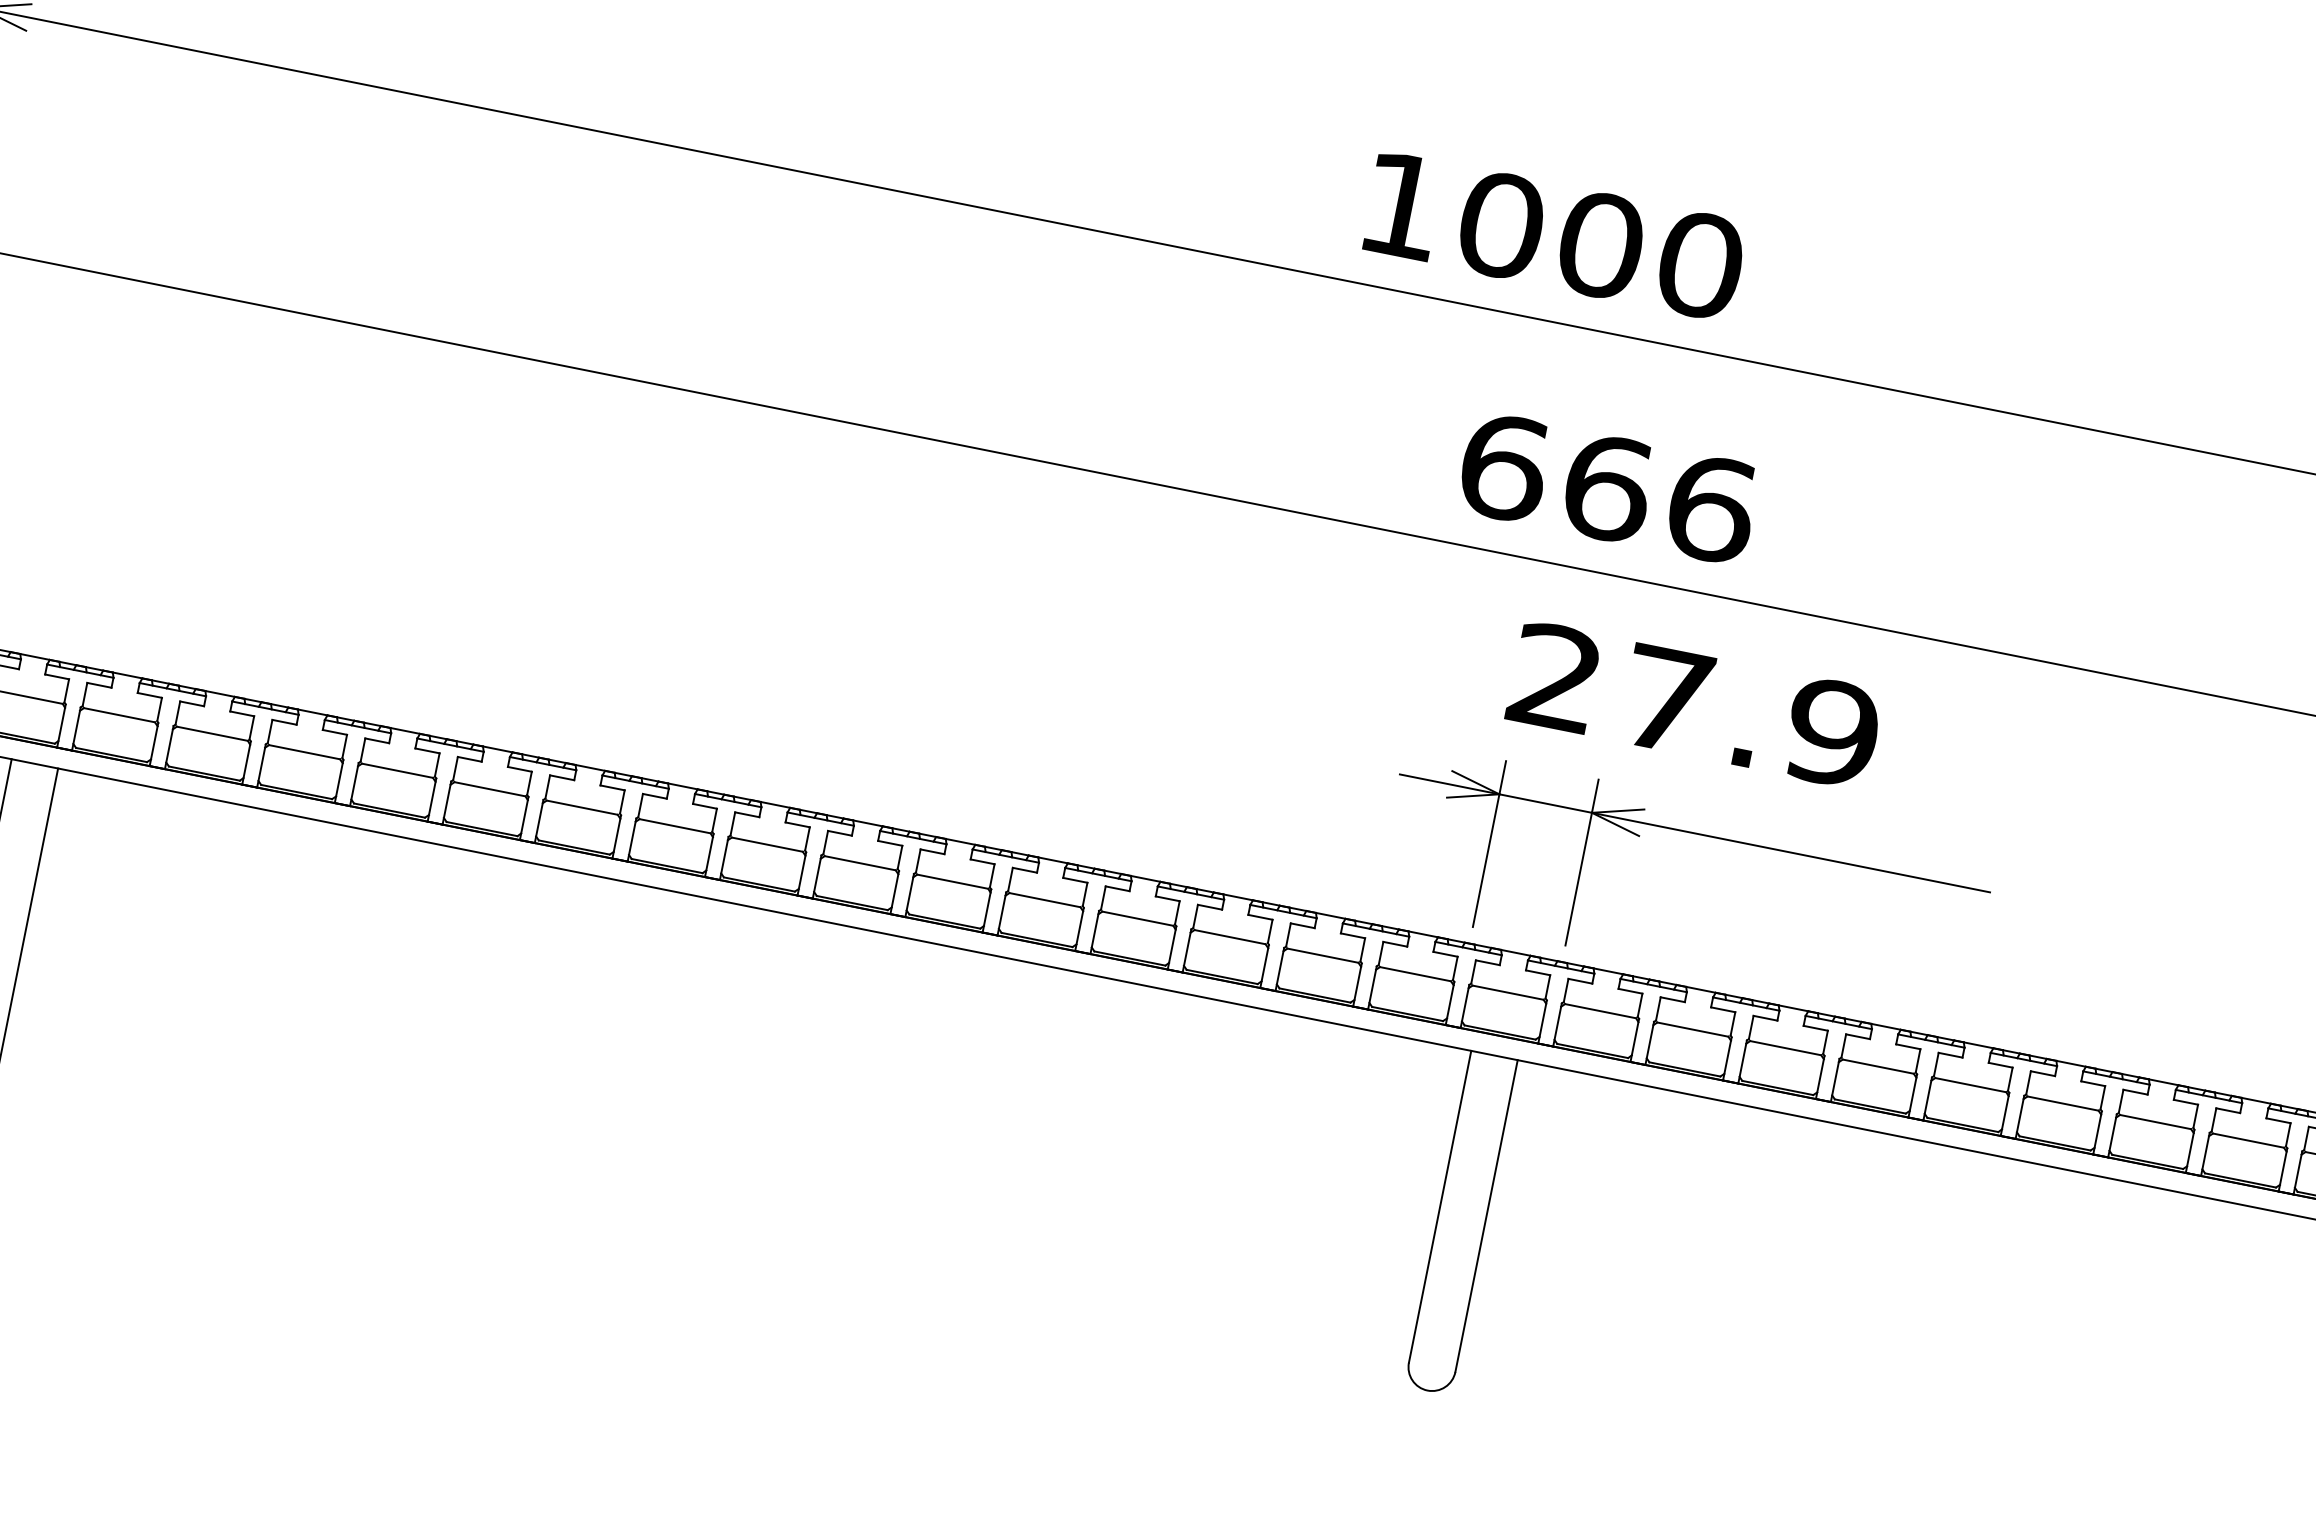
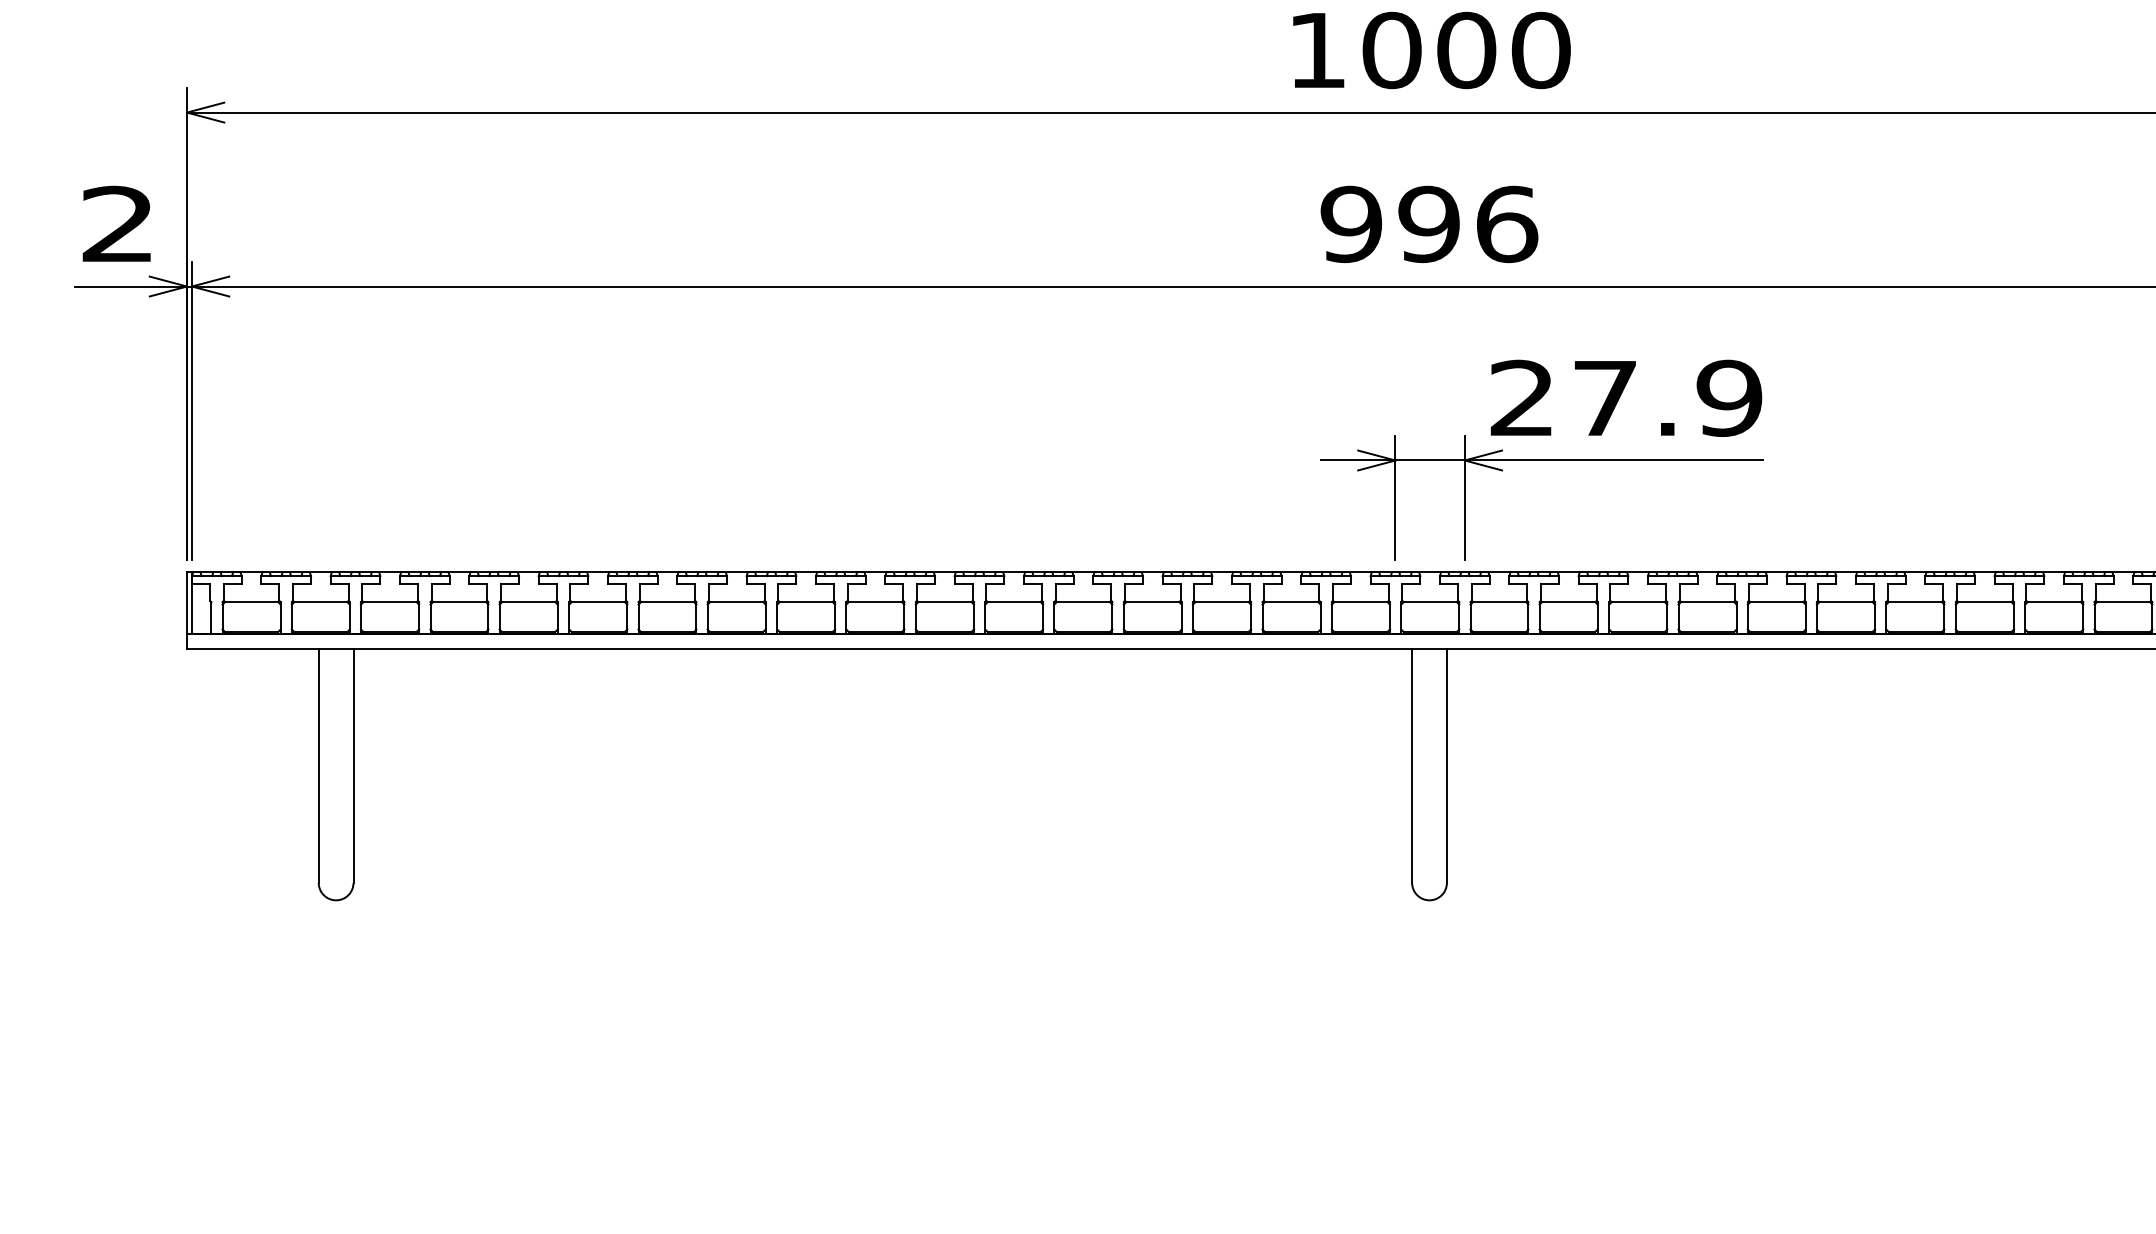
text: (1554, 236) -> (1431, 50), moved
text: (1555, 477) -> (1390, 224), 666 -> 996
text: (1695, 704) -> (1626, 397), moved

